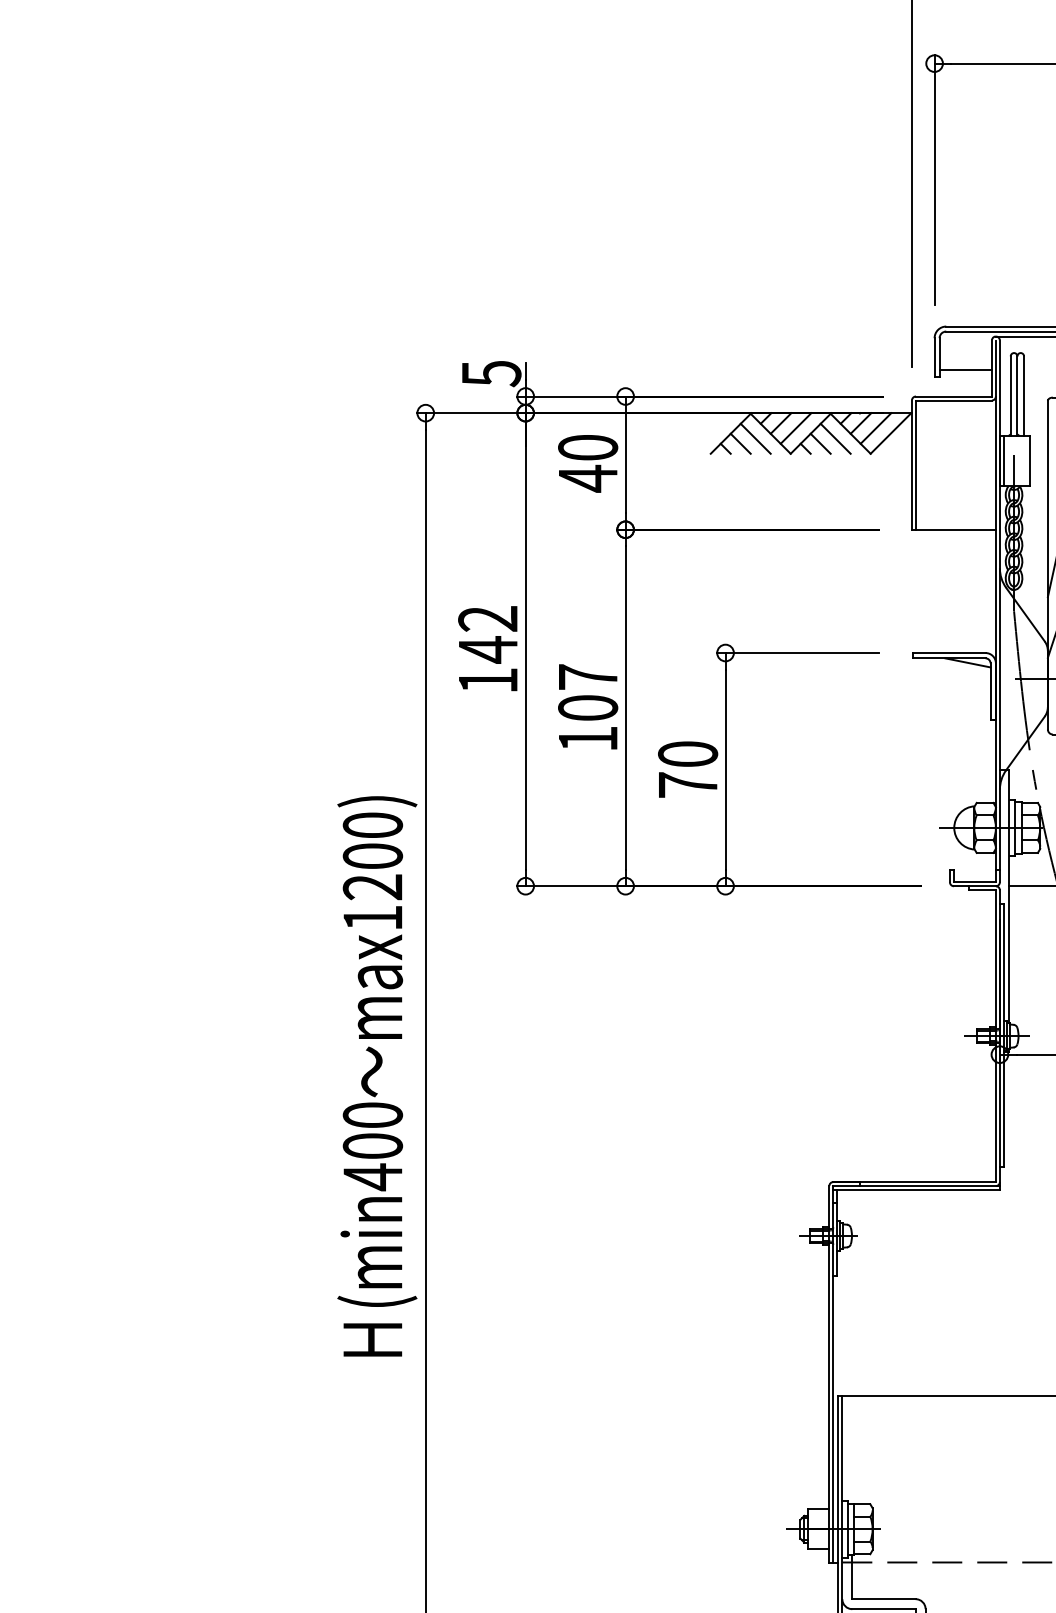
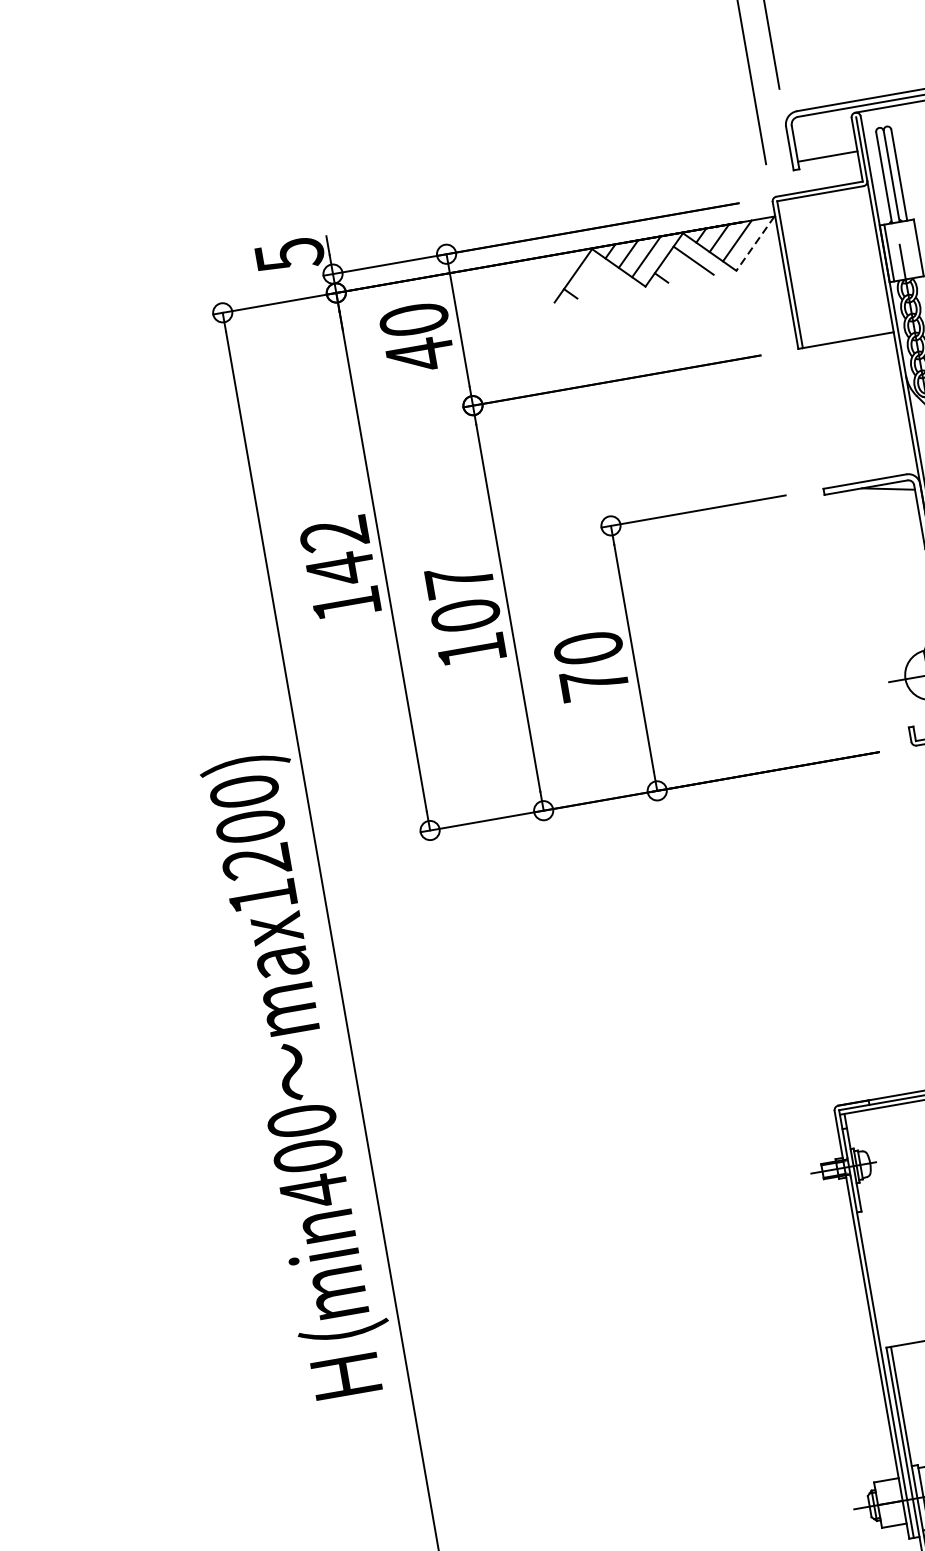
line: (890, 433) -> (754, 243), solid -> dashed
line: (755, 438) -> (602, 276), removed
line: (740, 443) -> (586, 284), removed
line: (820, 443) -> (677, 269), removed

